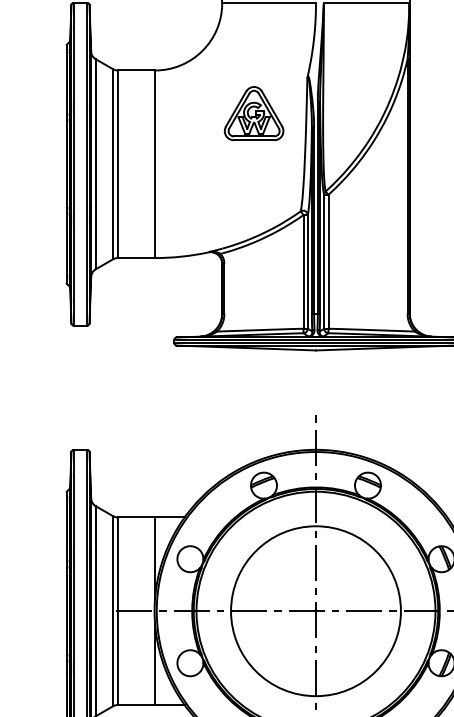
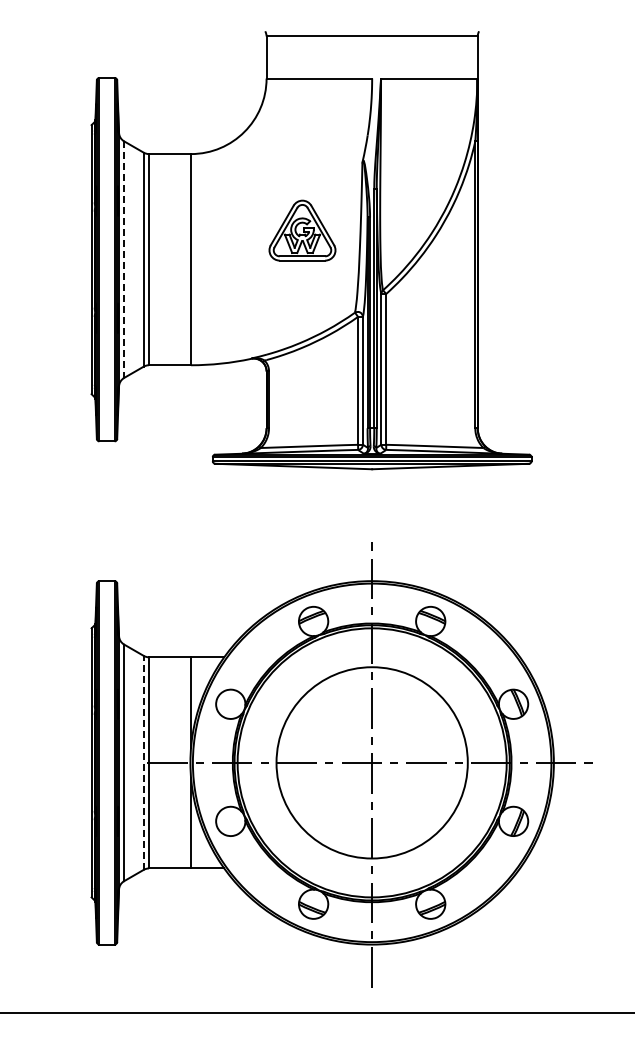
part: (254, 113) -> (302, 230), moved
line: (96, 165) -> (124, 260), solid -> dashed
line: (112, 610) -> (143, 762), solid -> dashed

